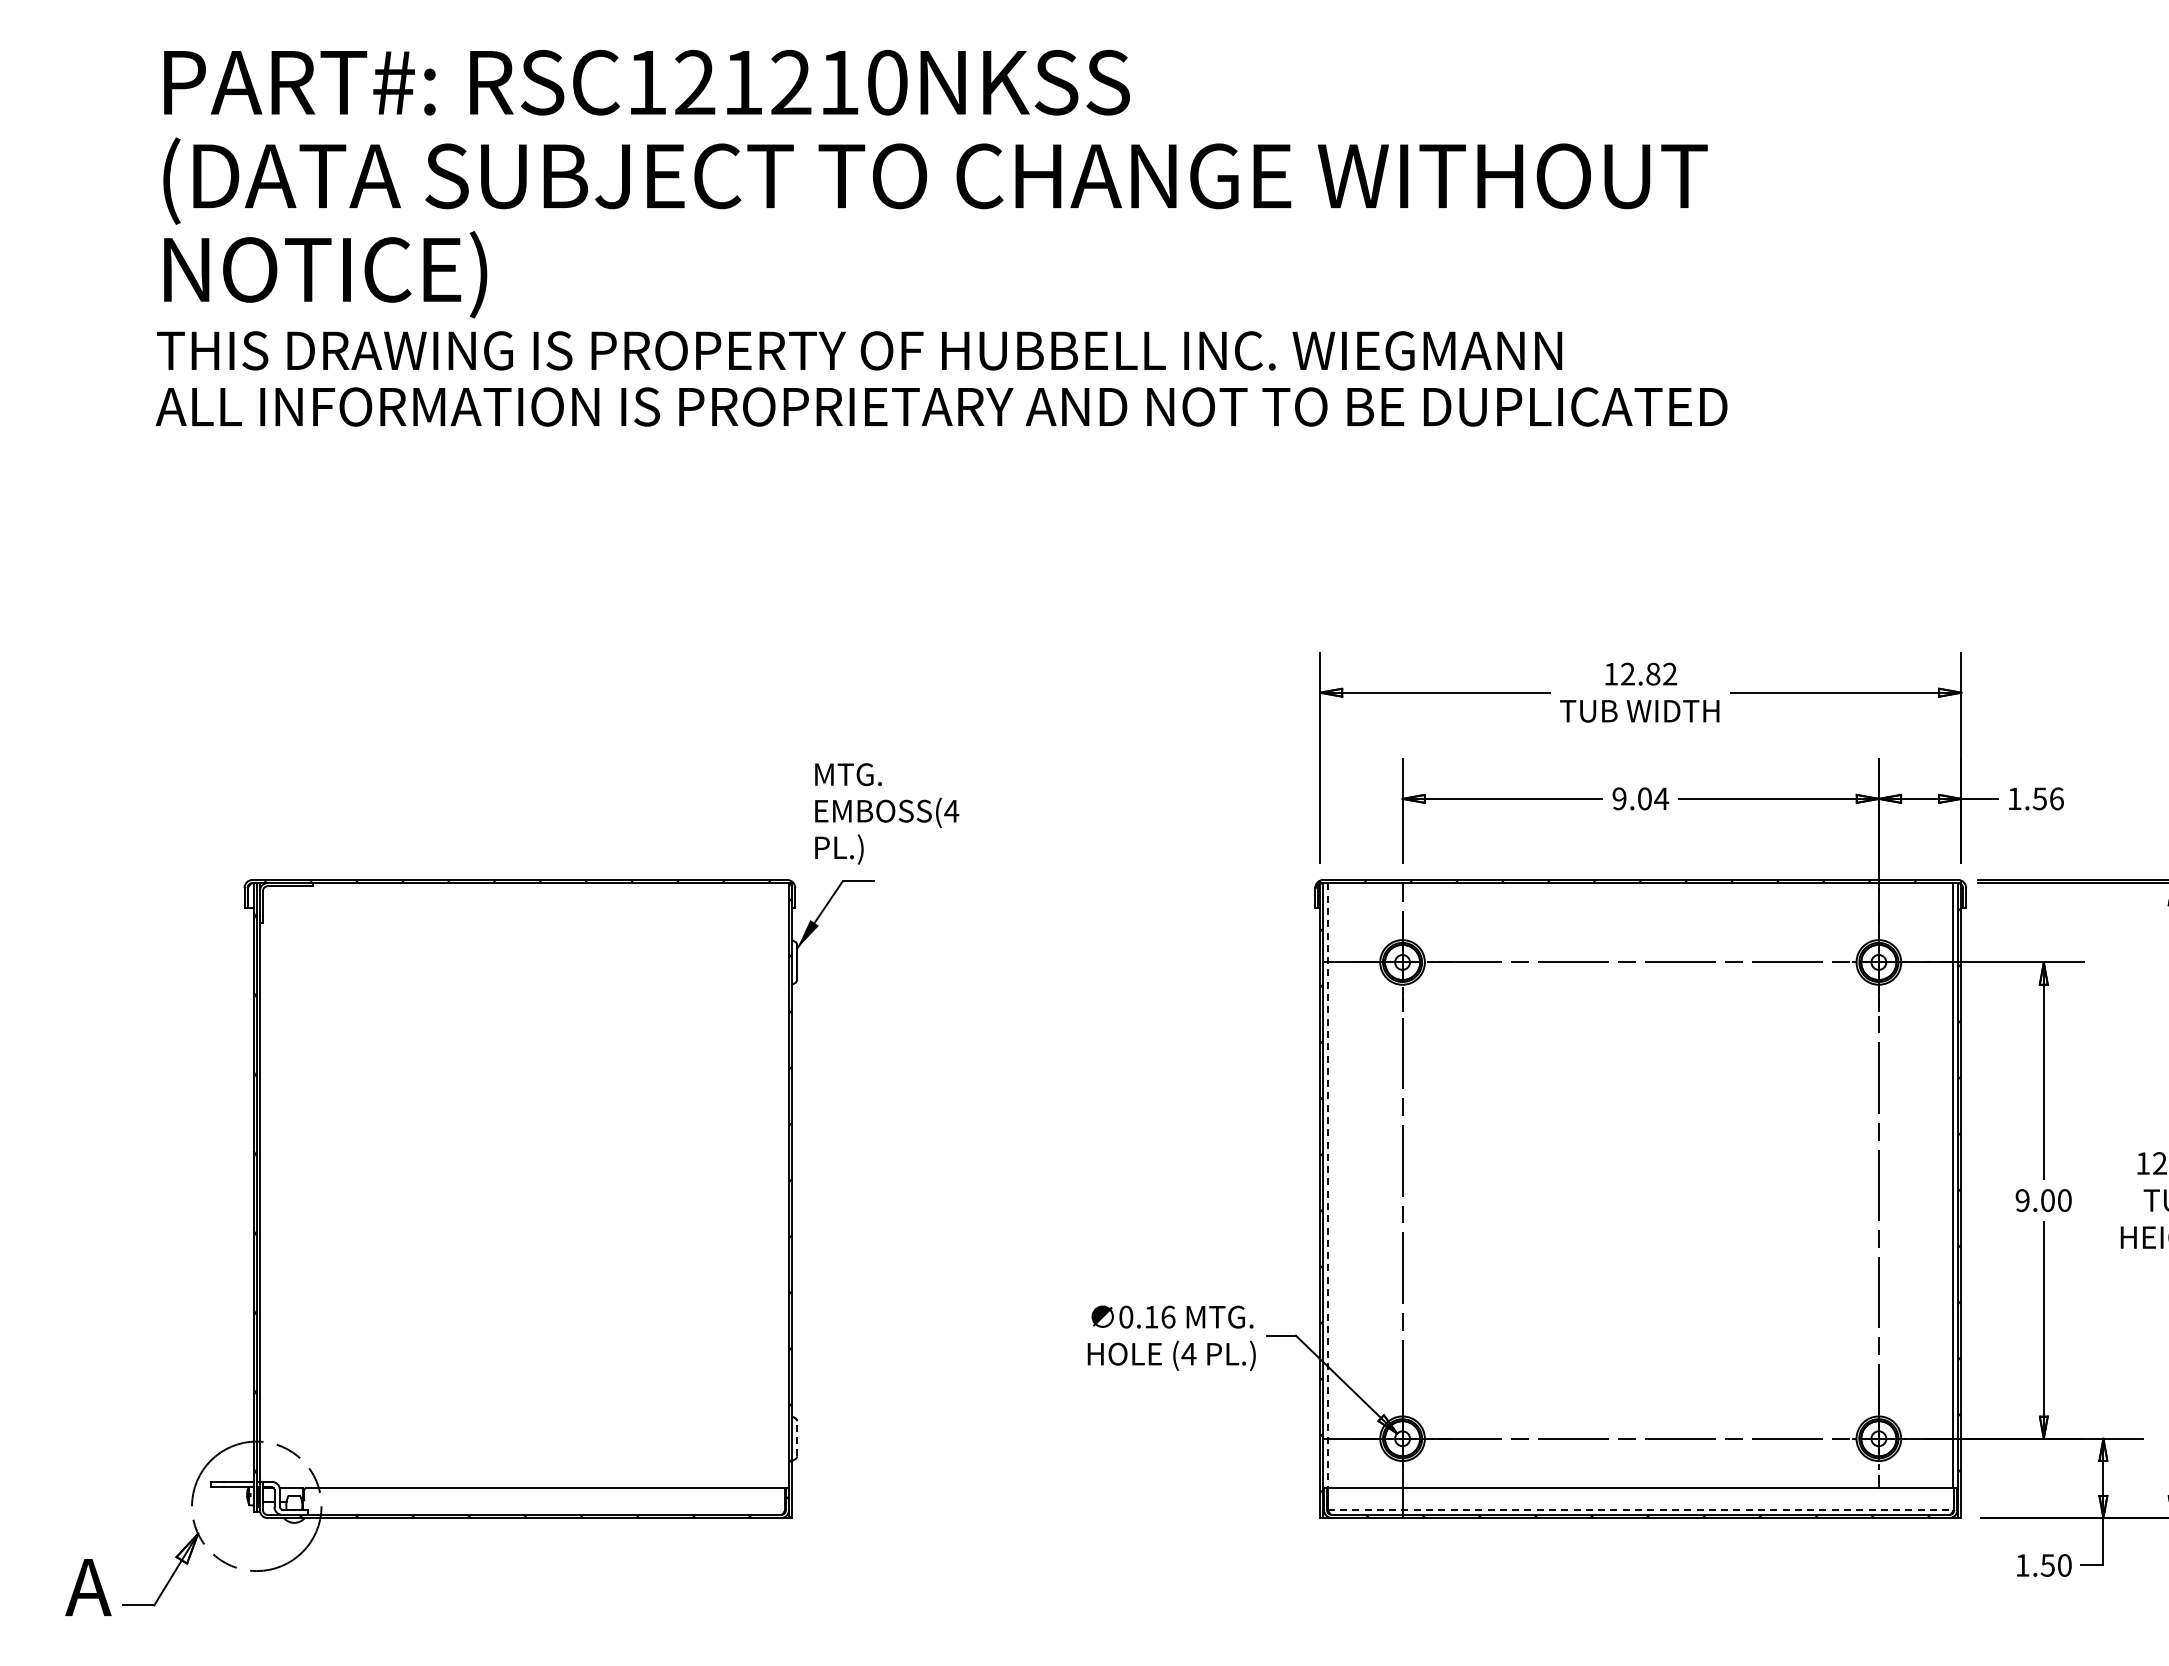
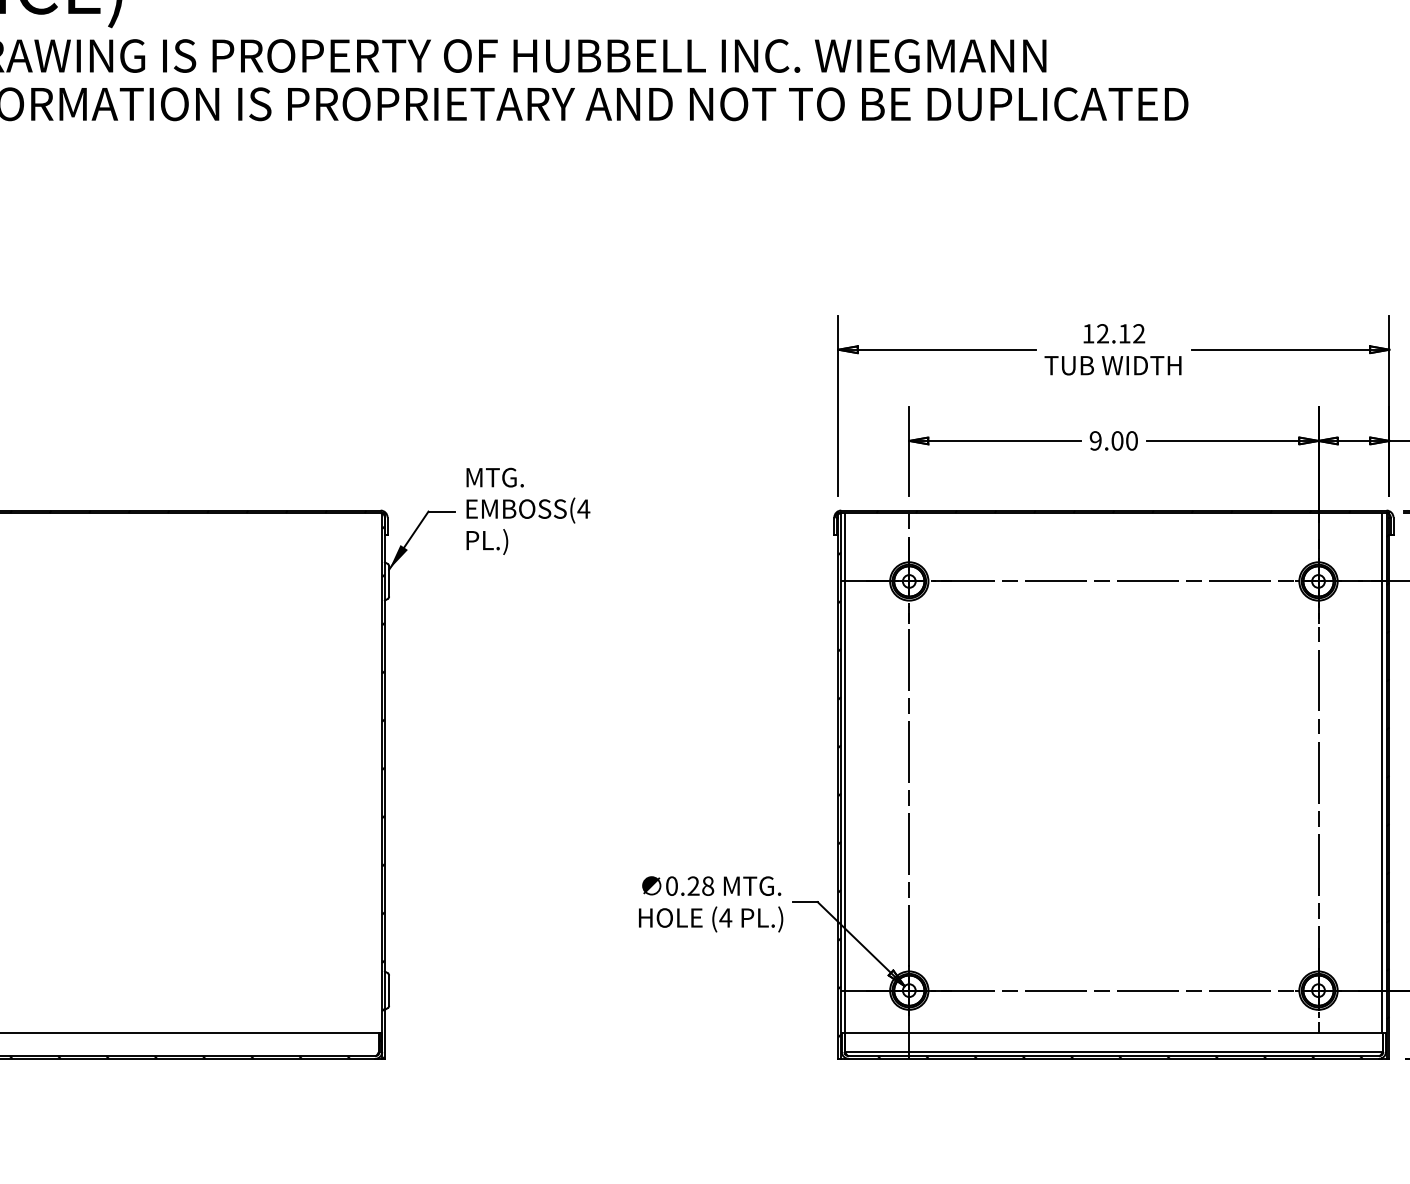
text: (1653, 673) -> (1124, 333), 12.82 -> 12.12
text: (1661, 798) -> (1131, 440), 9.04 -> 9.00
text: (887, 813) -> (528, 511), moved
line: (1328, 1186) -> (845, 773), dashed -> solid
text: (1159, 1316) -> (700, 885), 0.16 -> 0.28
line: (797, 1438) -> (389, 990), dashed -> solid
line: (1641, 1510) -> (1114, 1052), dashed -> solid

